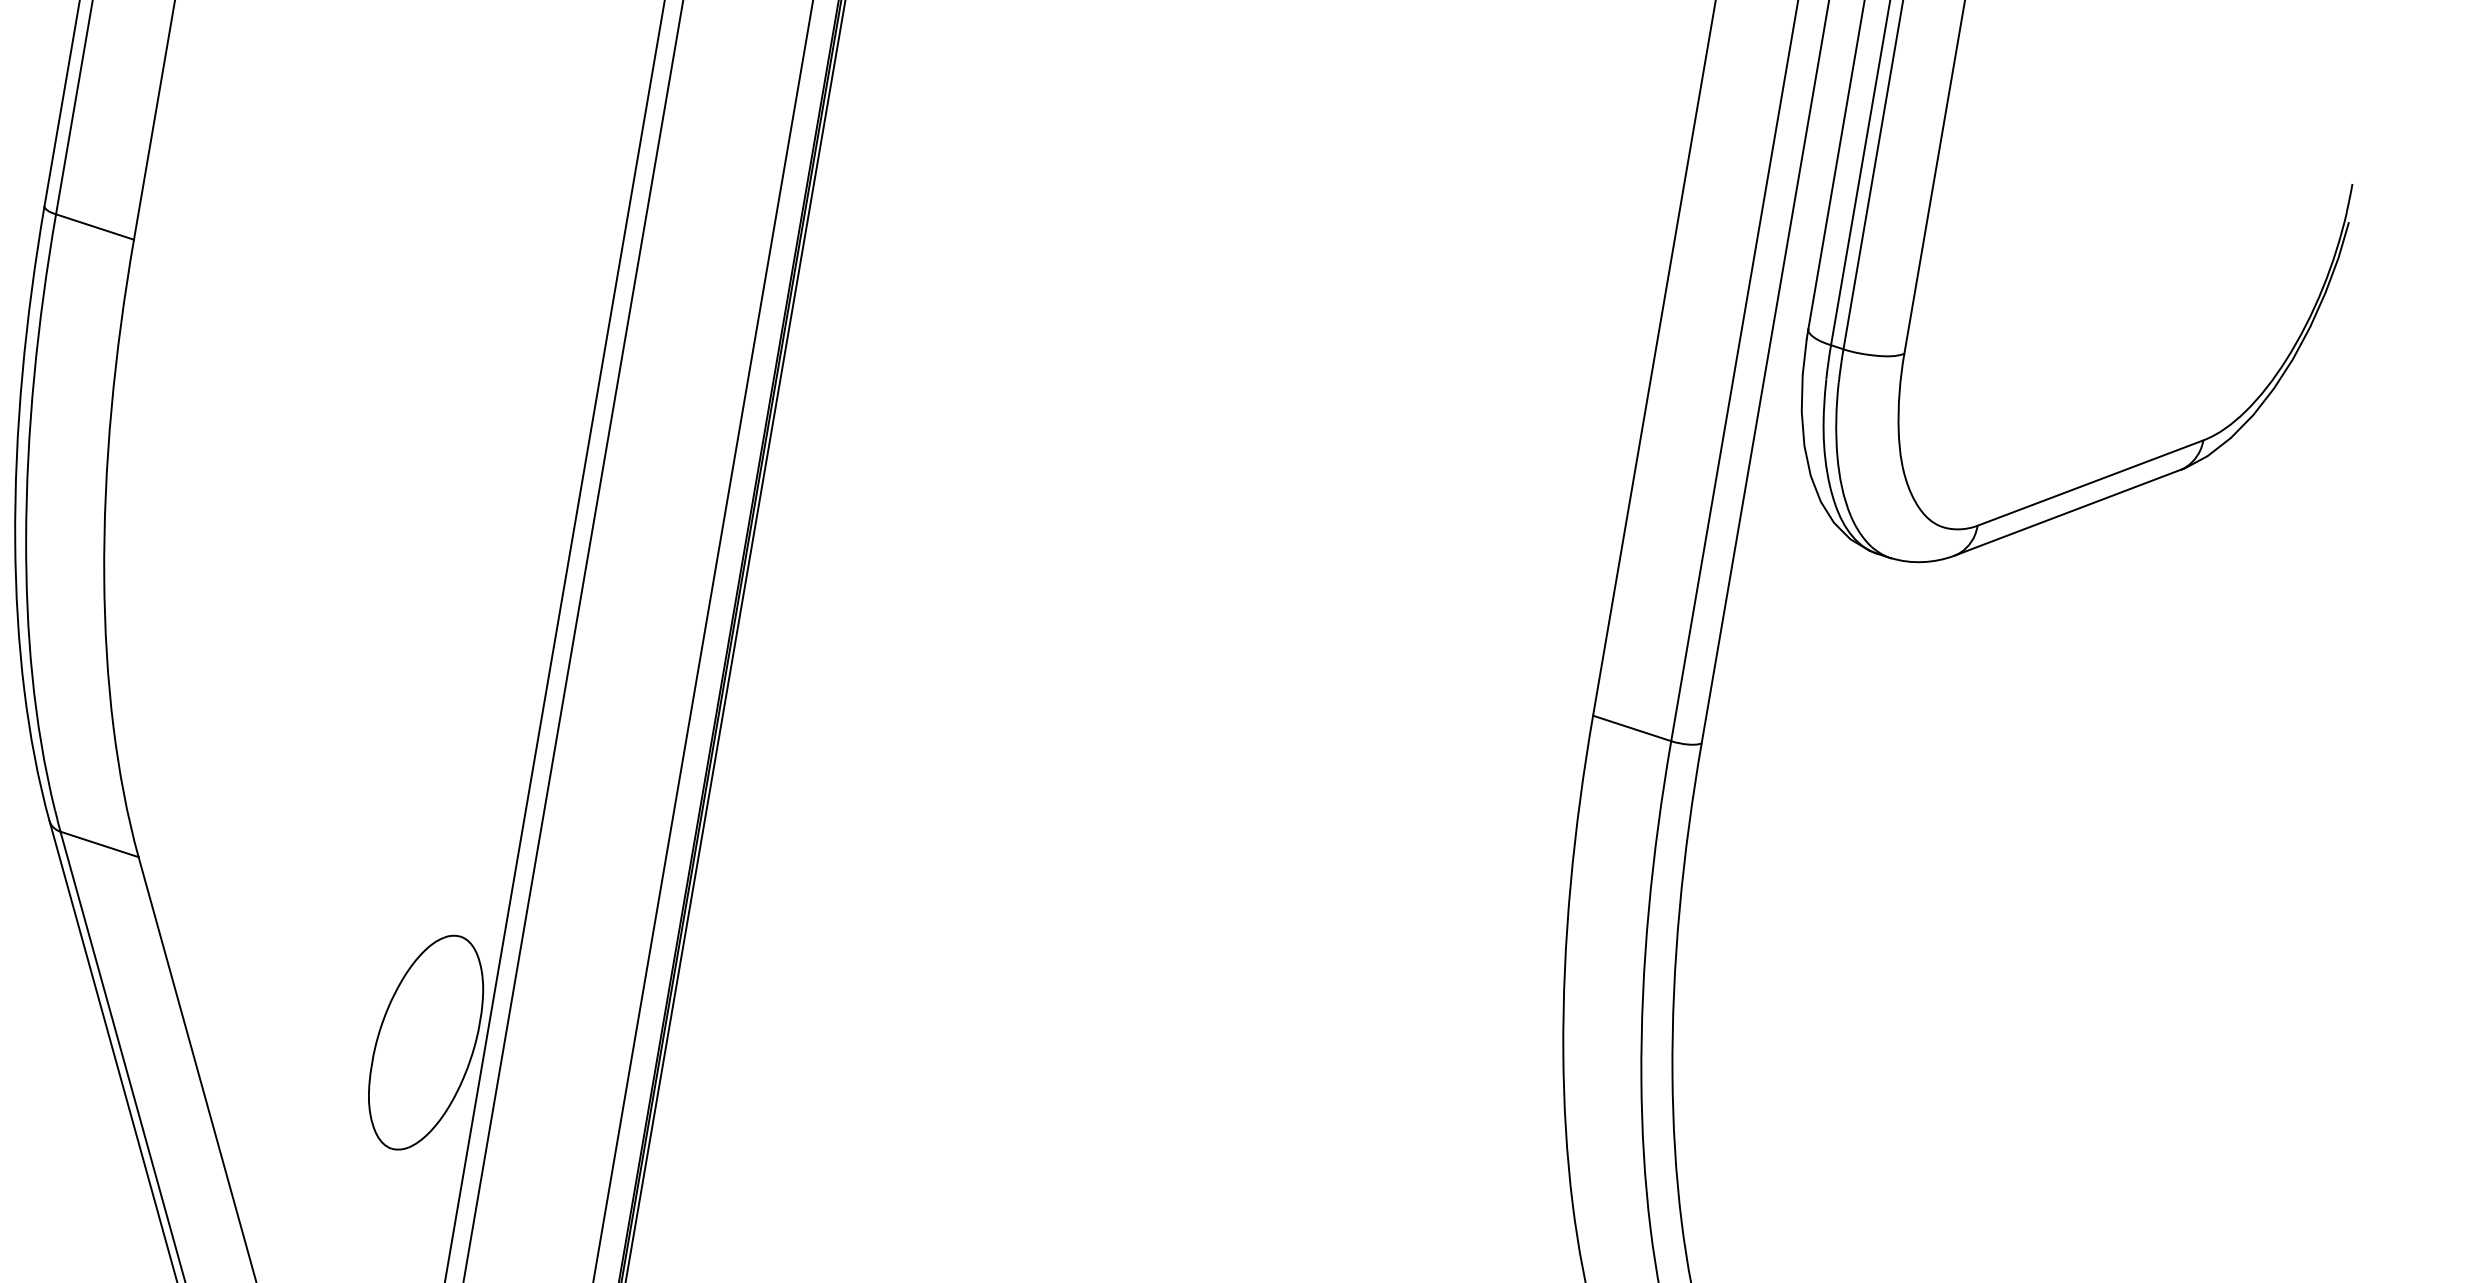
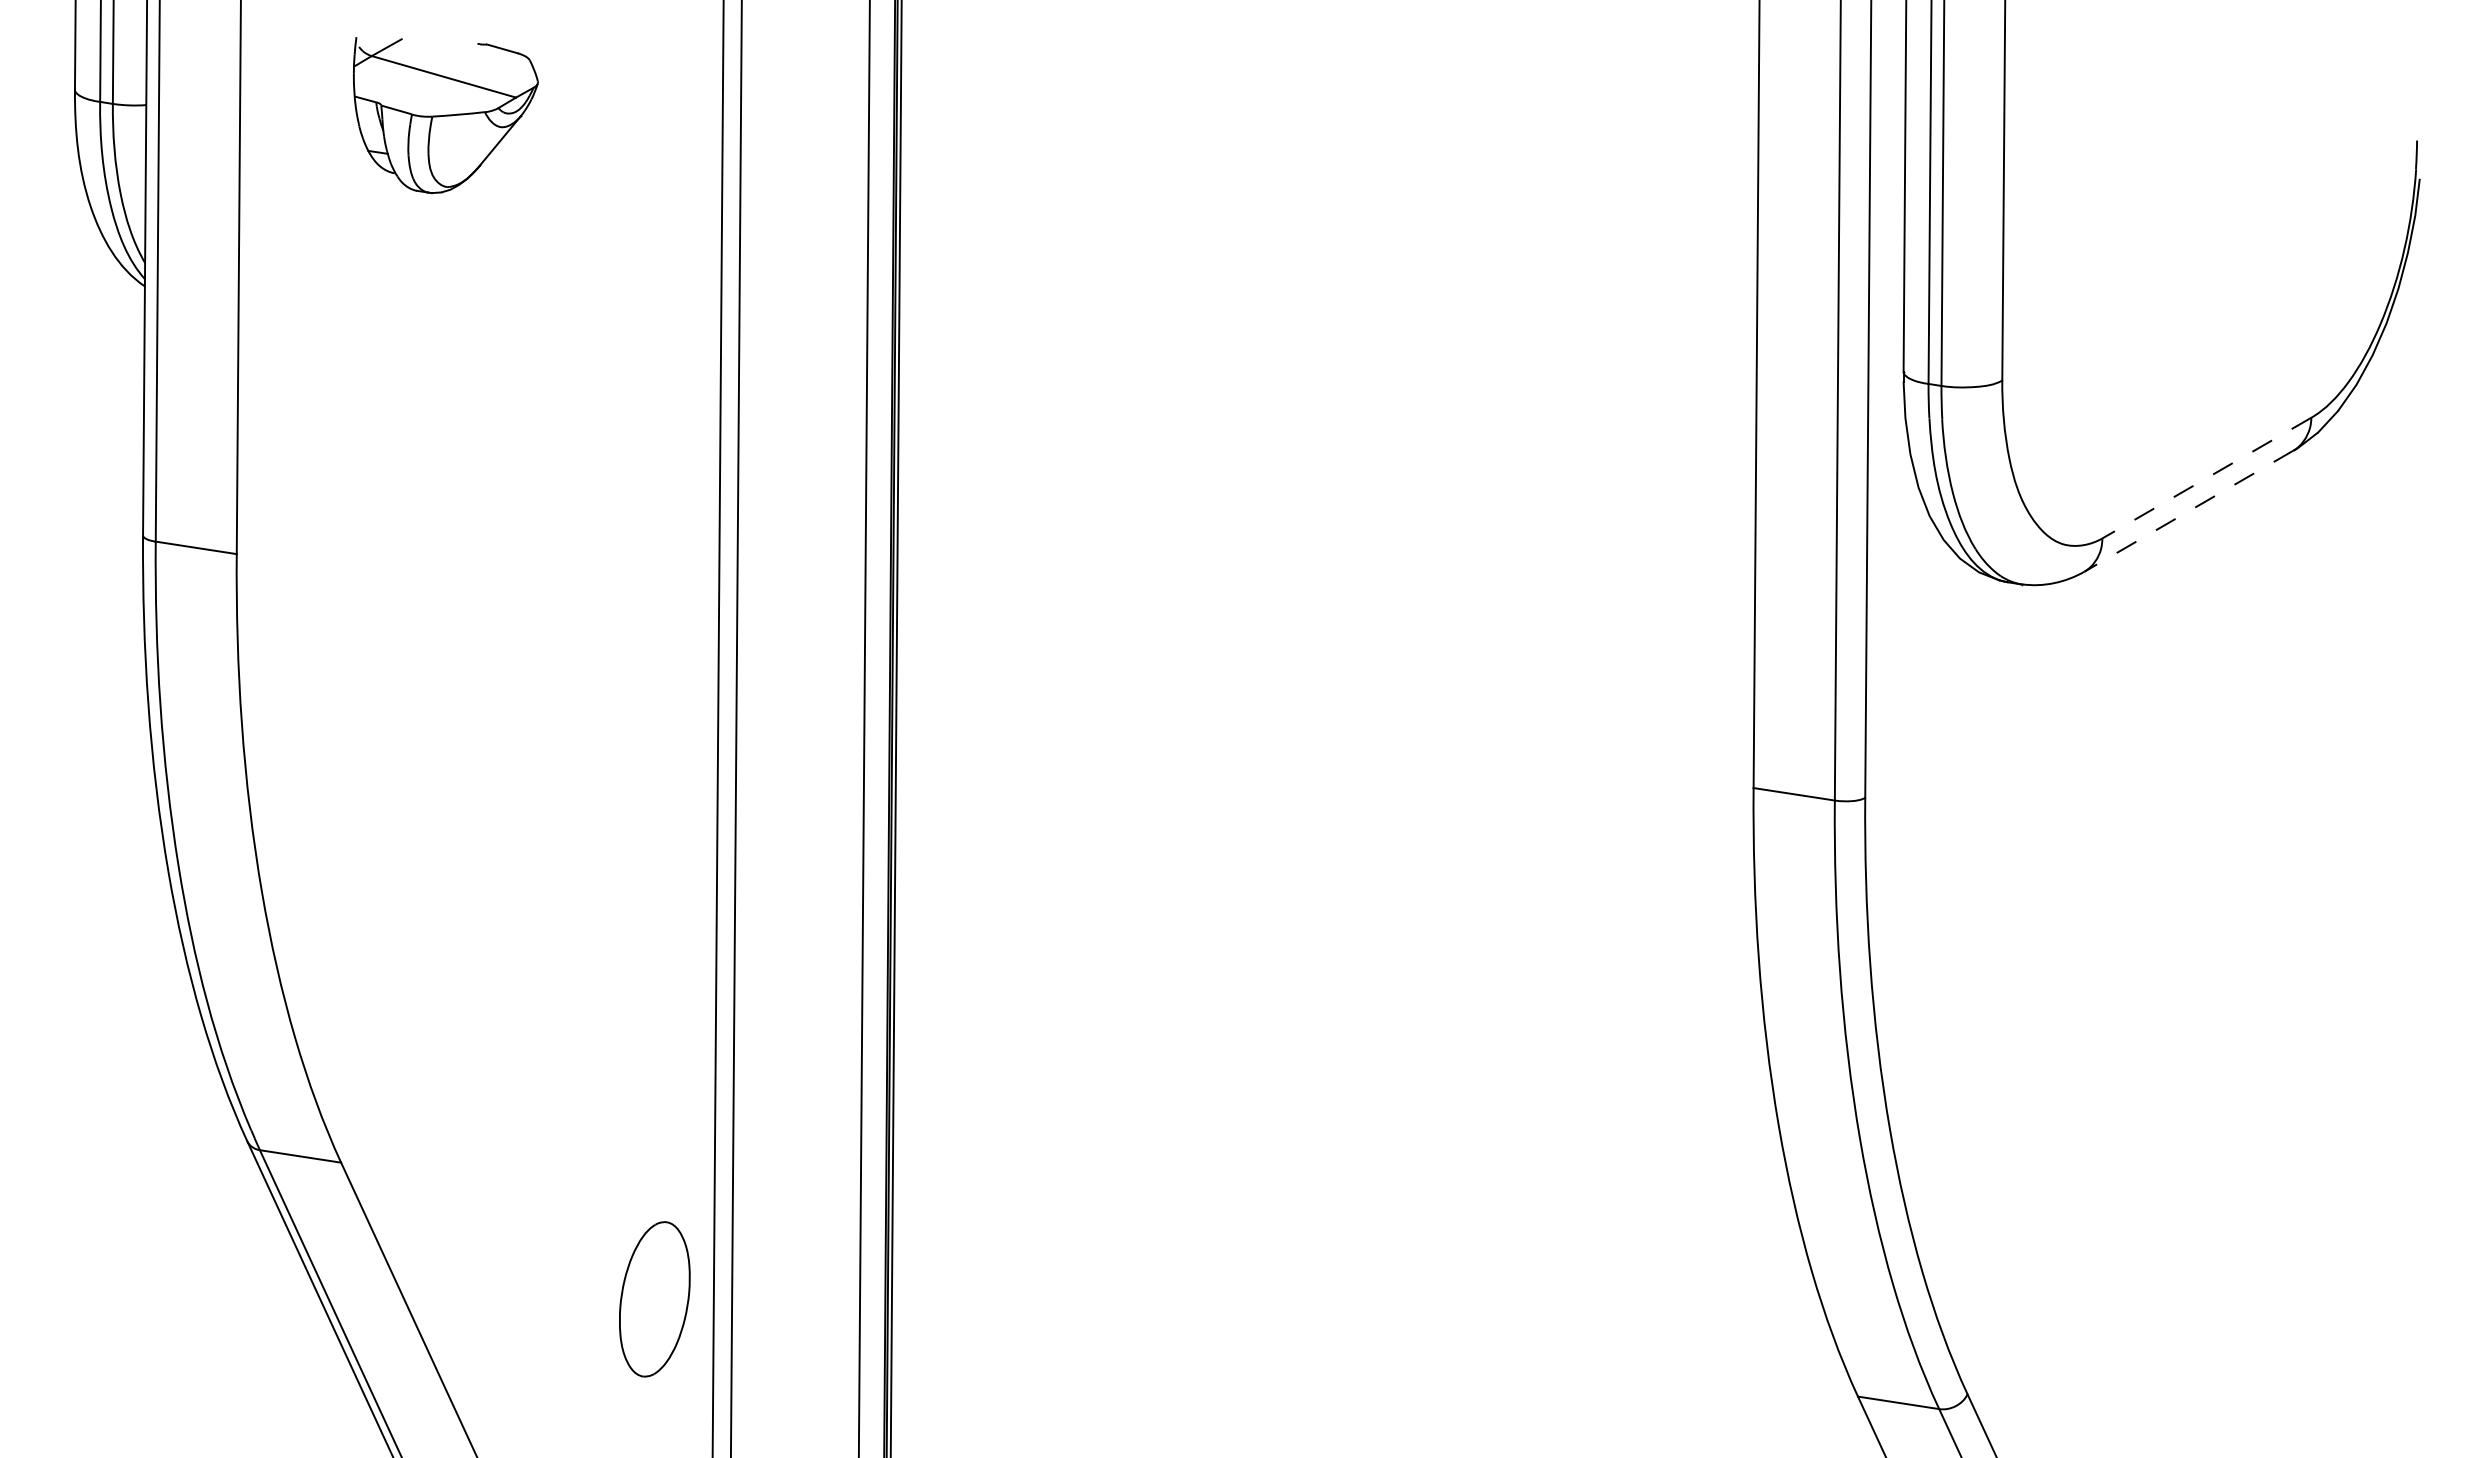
line: (2090, 483) -> (2206, 478), solid -> dashed
line: (2067, 513) -> (2189, 511), solid -> dashed
part: (425, 1042) -> (654, 1299), size x0.7

